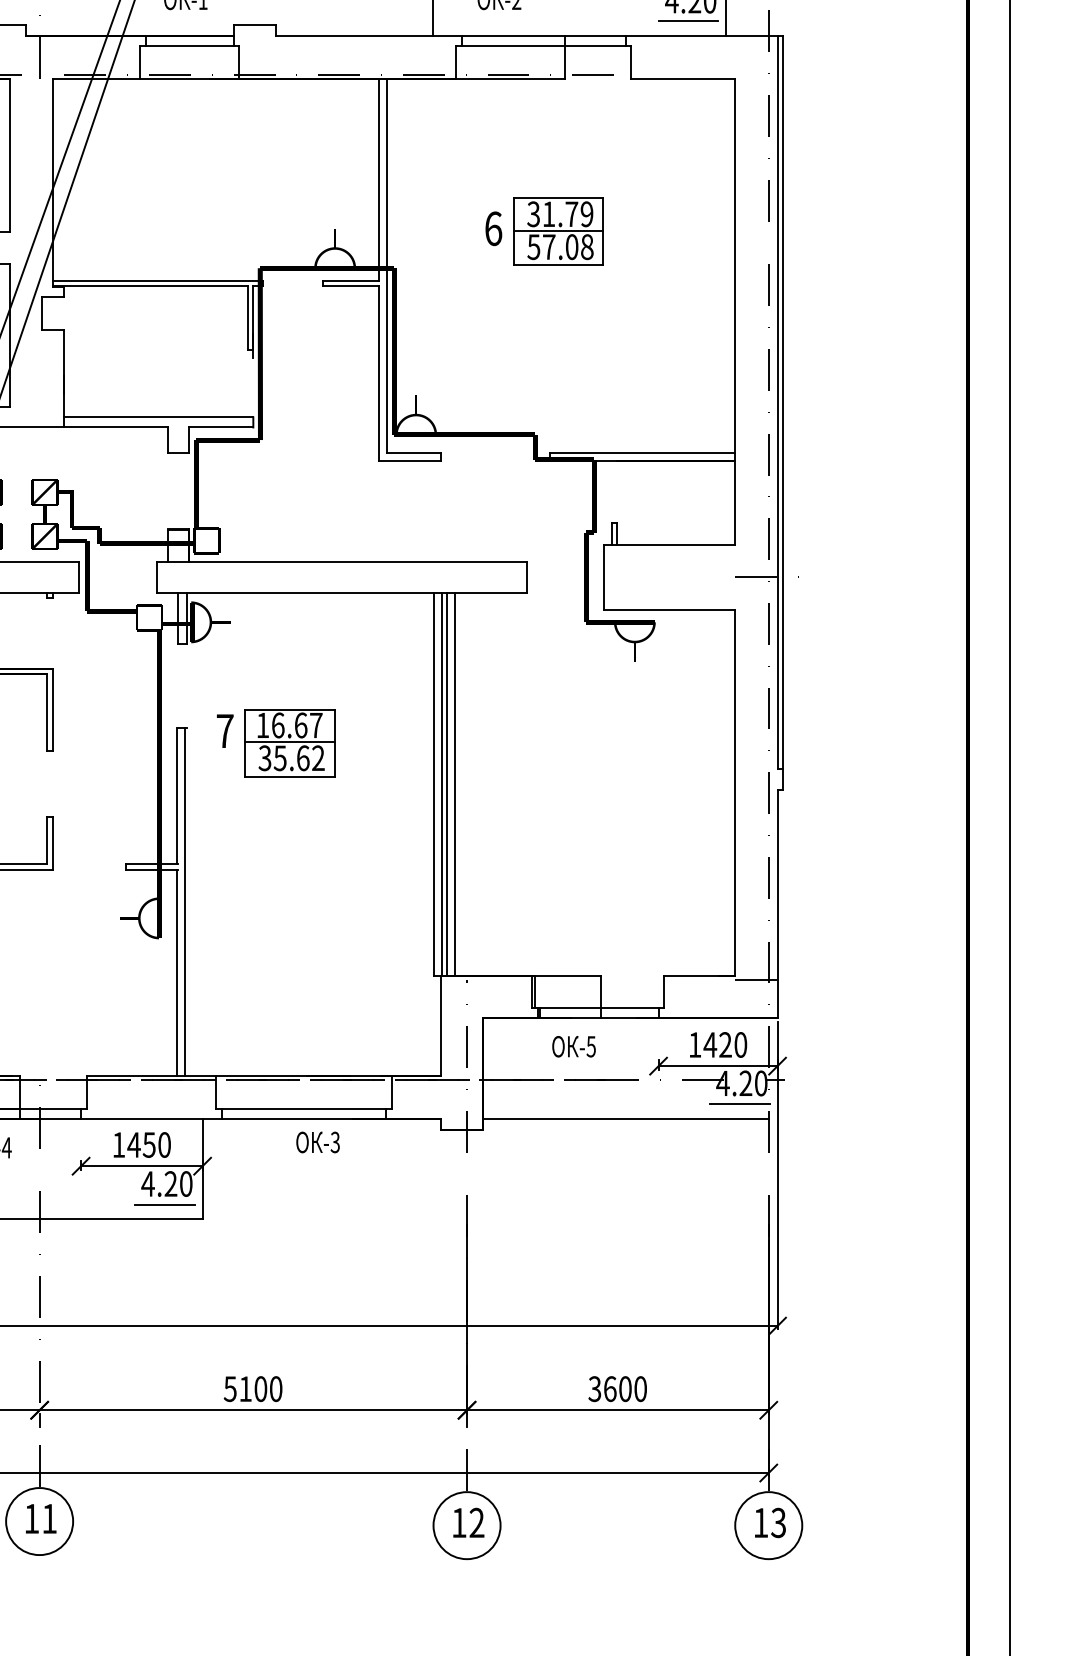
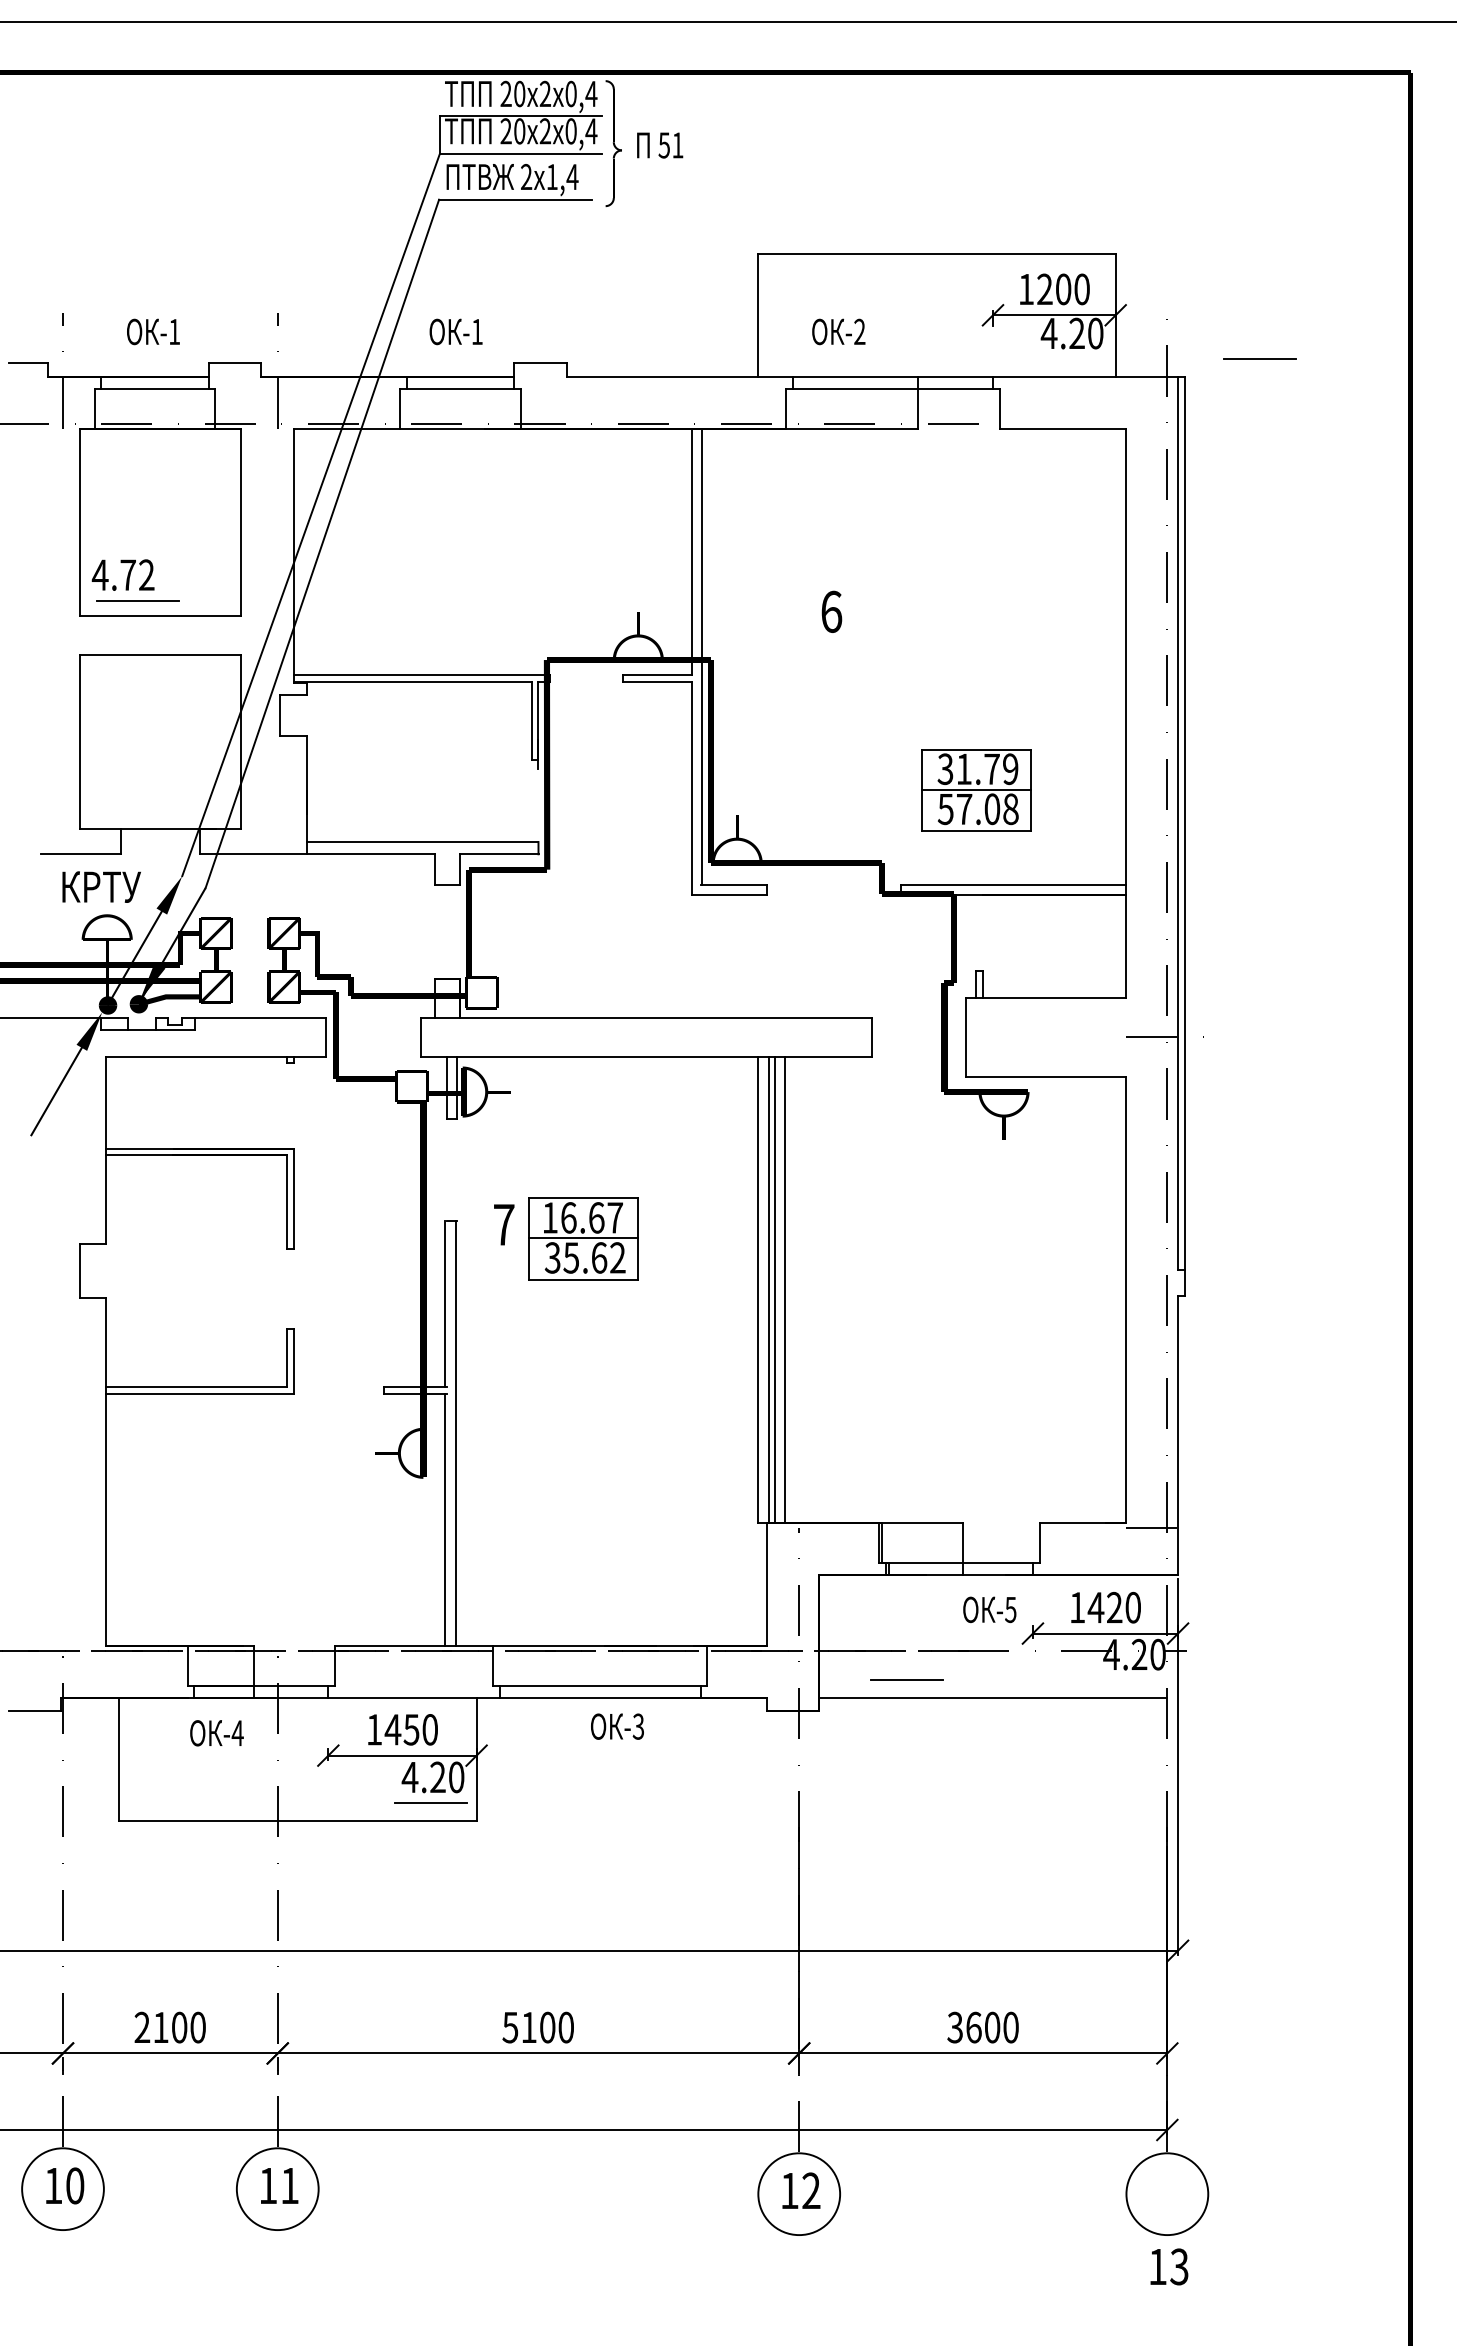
line: (688, 21) -> (1259, 358), moved
part: (559, 231) -> (976, 790), moved
text: (573, 1046) -> (989, 1609), moved
line: (739, 1103) -> (906, 1679), moved
text: (770, 1522) -> (1169, 2266), moved

